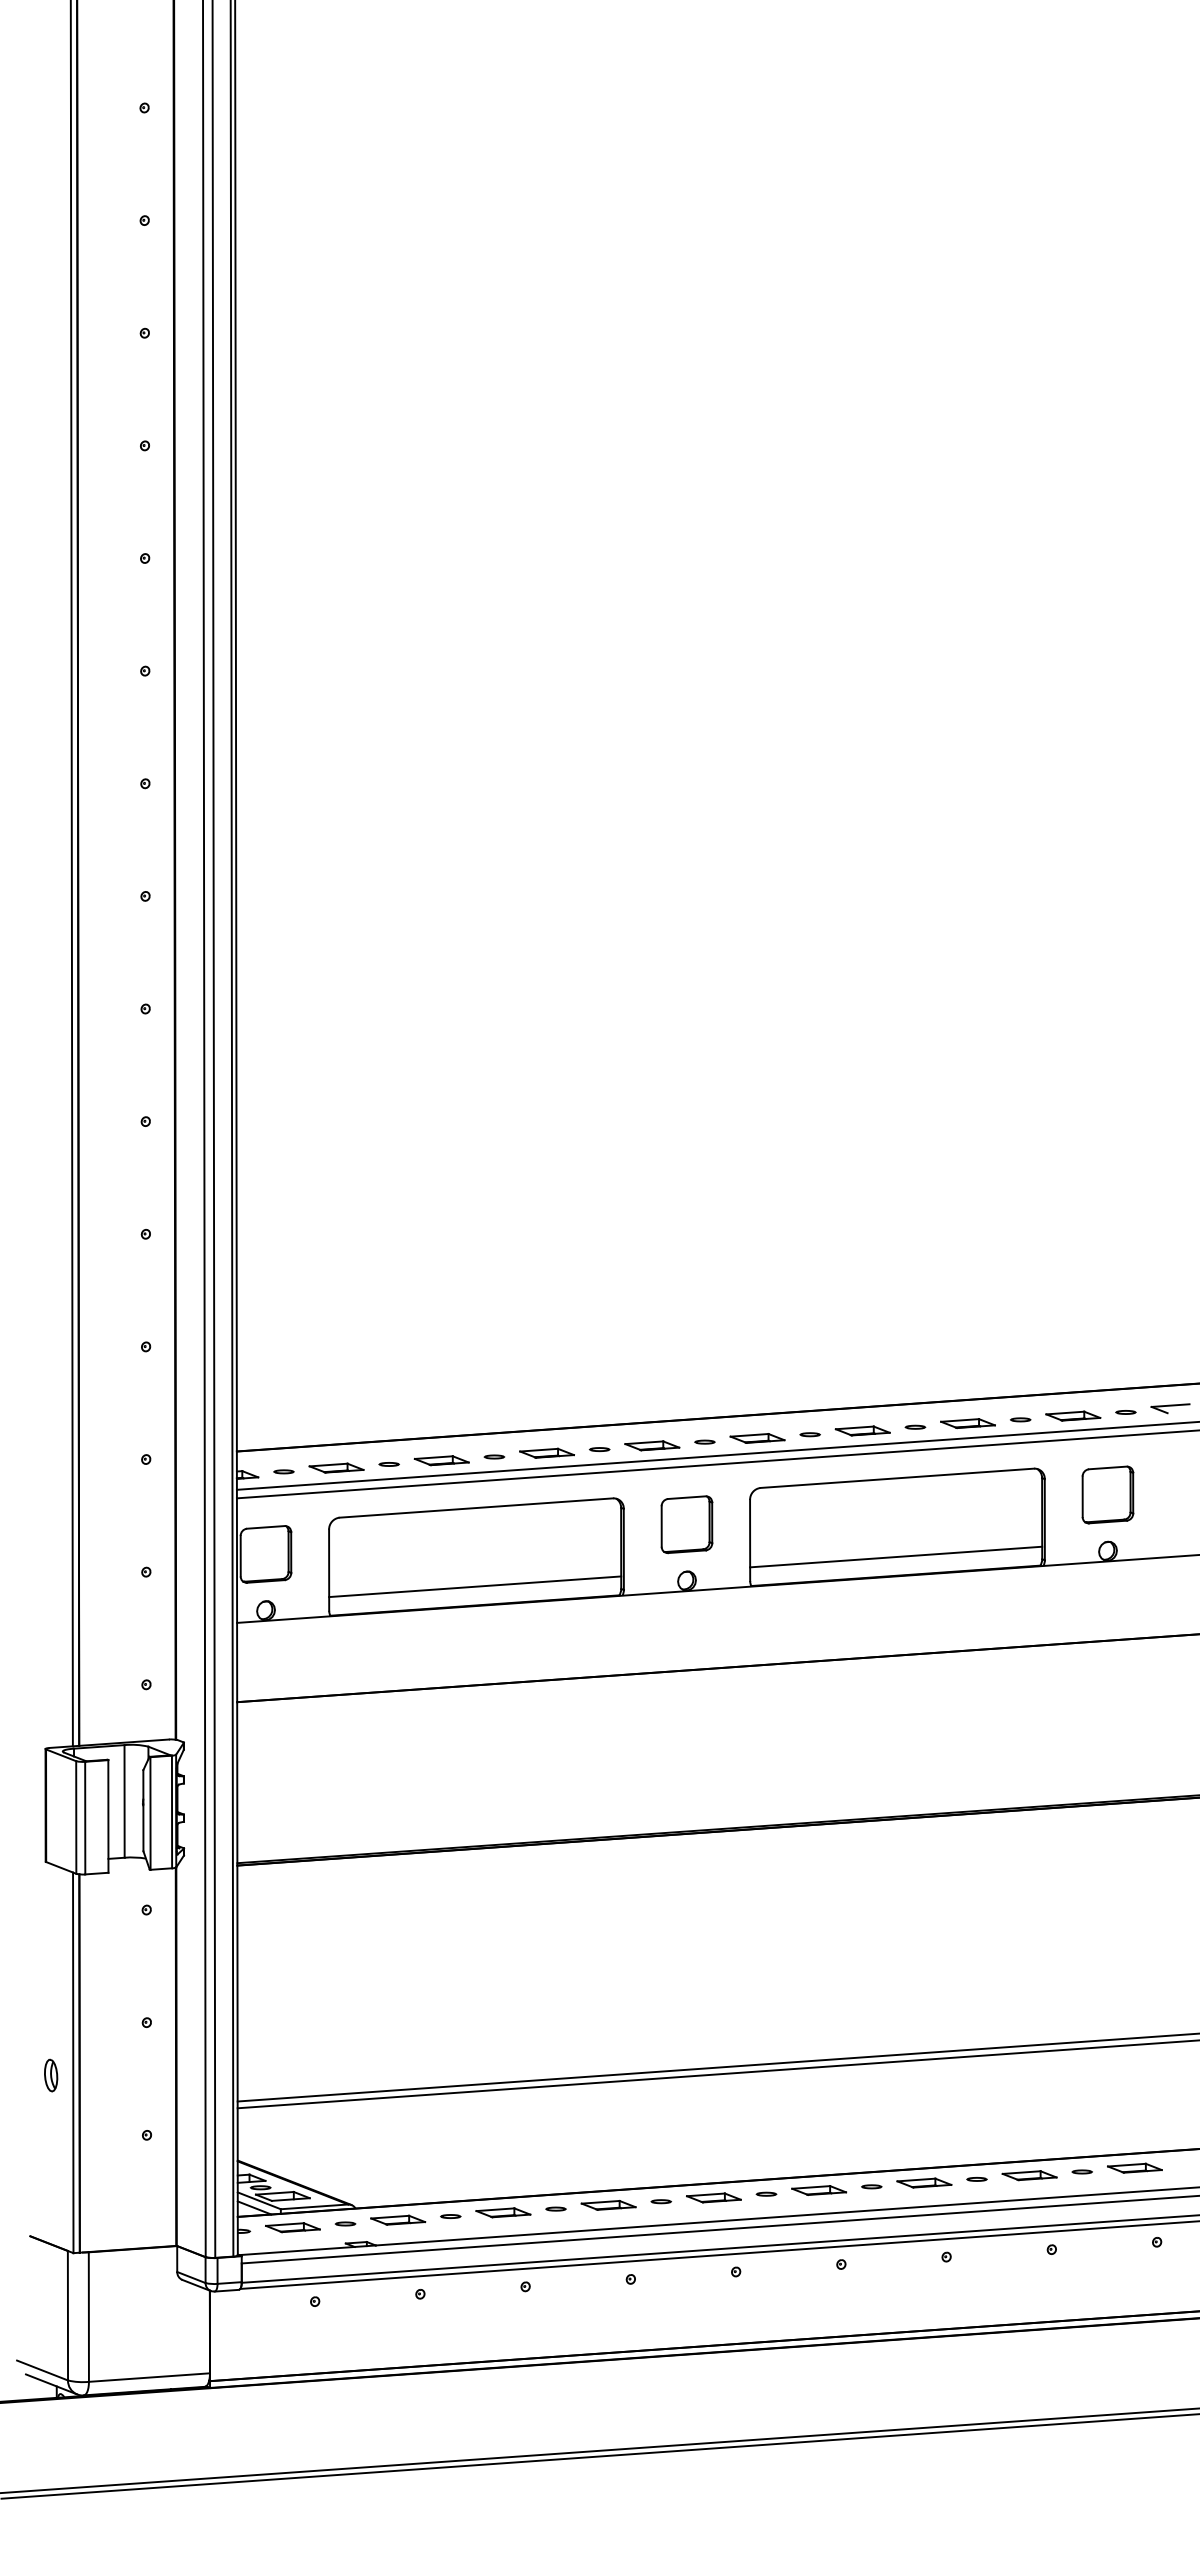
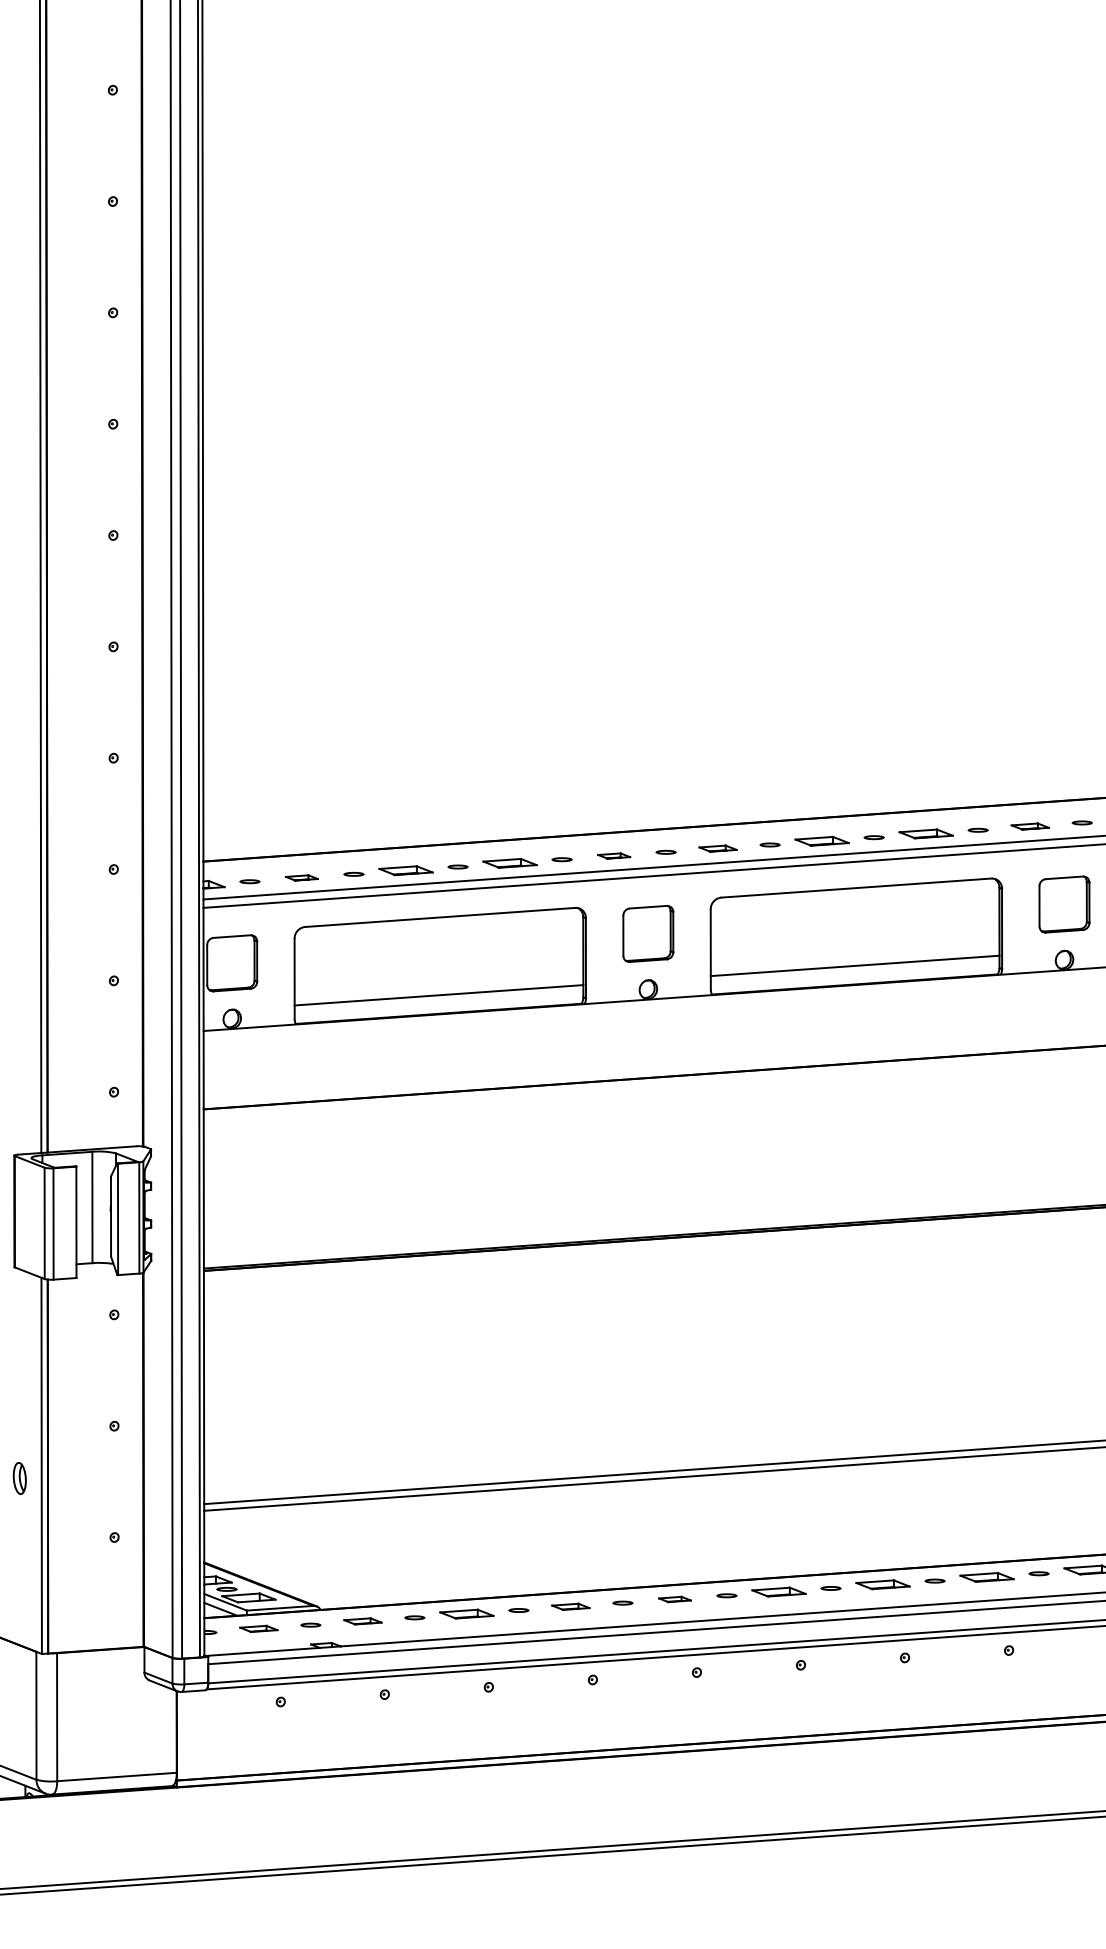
part: (1073, 1415) -> (1030, 825), size x0.7
part: (757, 1438) -> (718, 848), size x0.7
part: (652, 1445) -> (614, 855), size x0.6
part: (336, 1467) -> (301, 877), size x0.6
part: (713, 2197) -> (674, 1599), size x0.6
part: (608, 2205) -> (570, 1606), size x0.7
part: (398, 2219) -> (363, 1620), size x0.7
part: (292, 2227) -> (258, 1628), size x0.7

